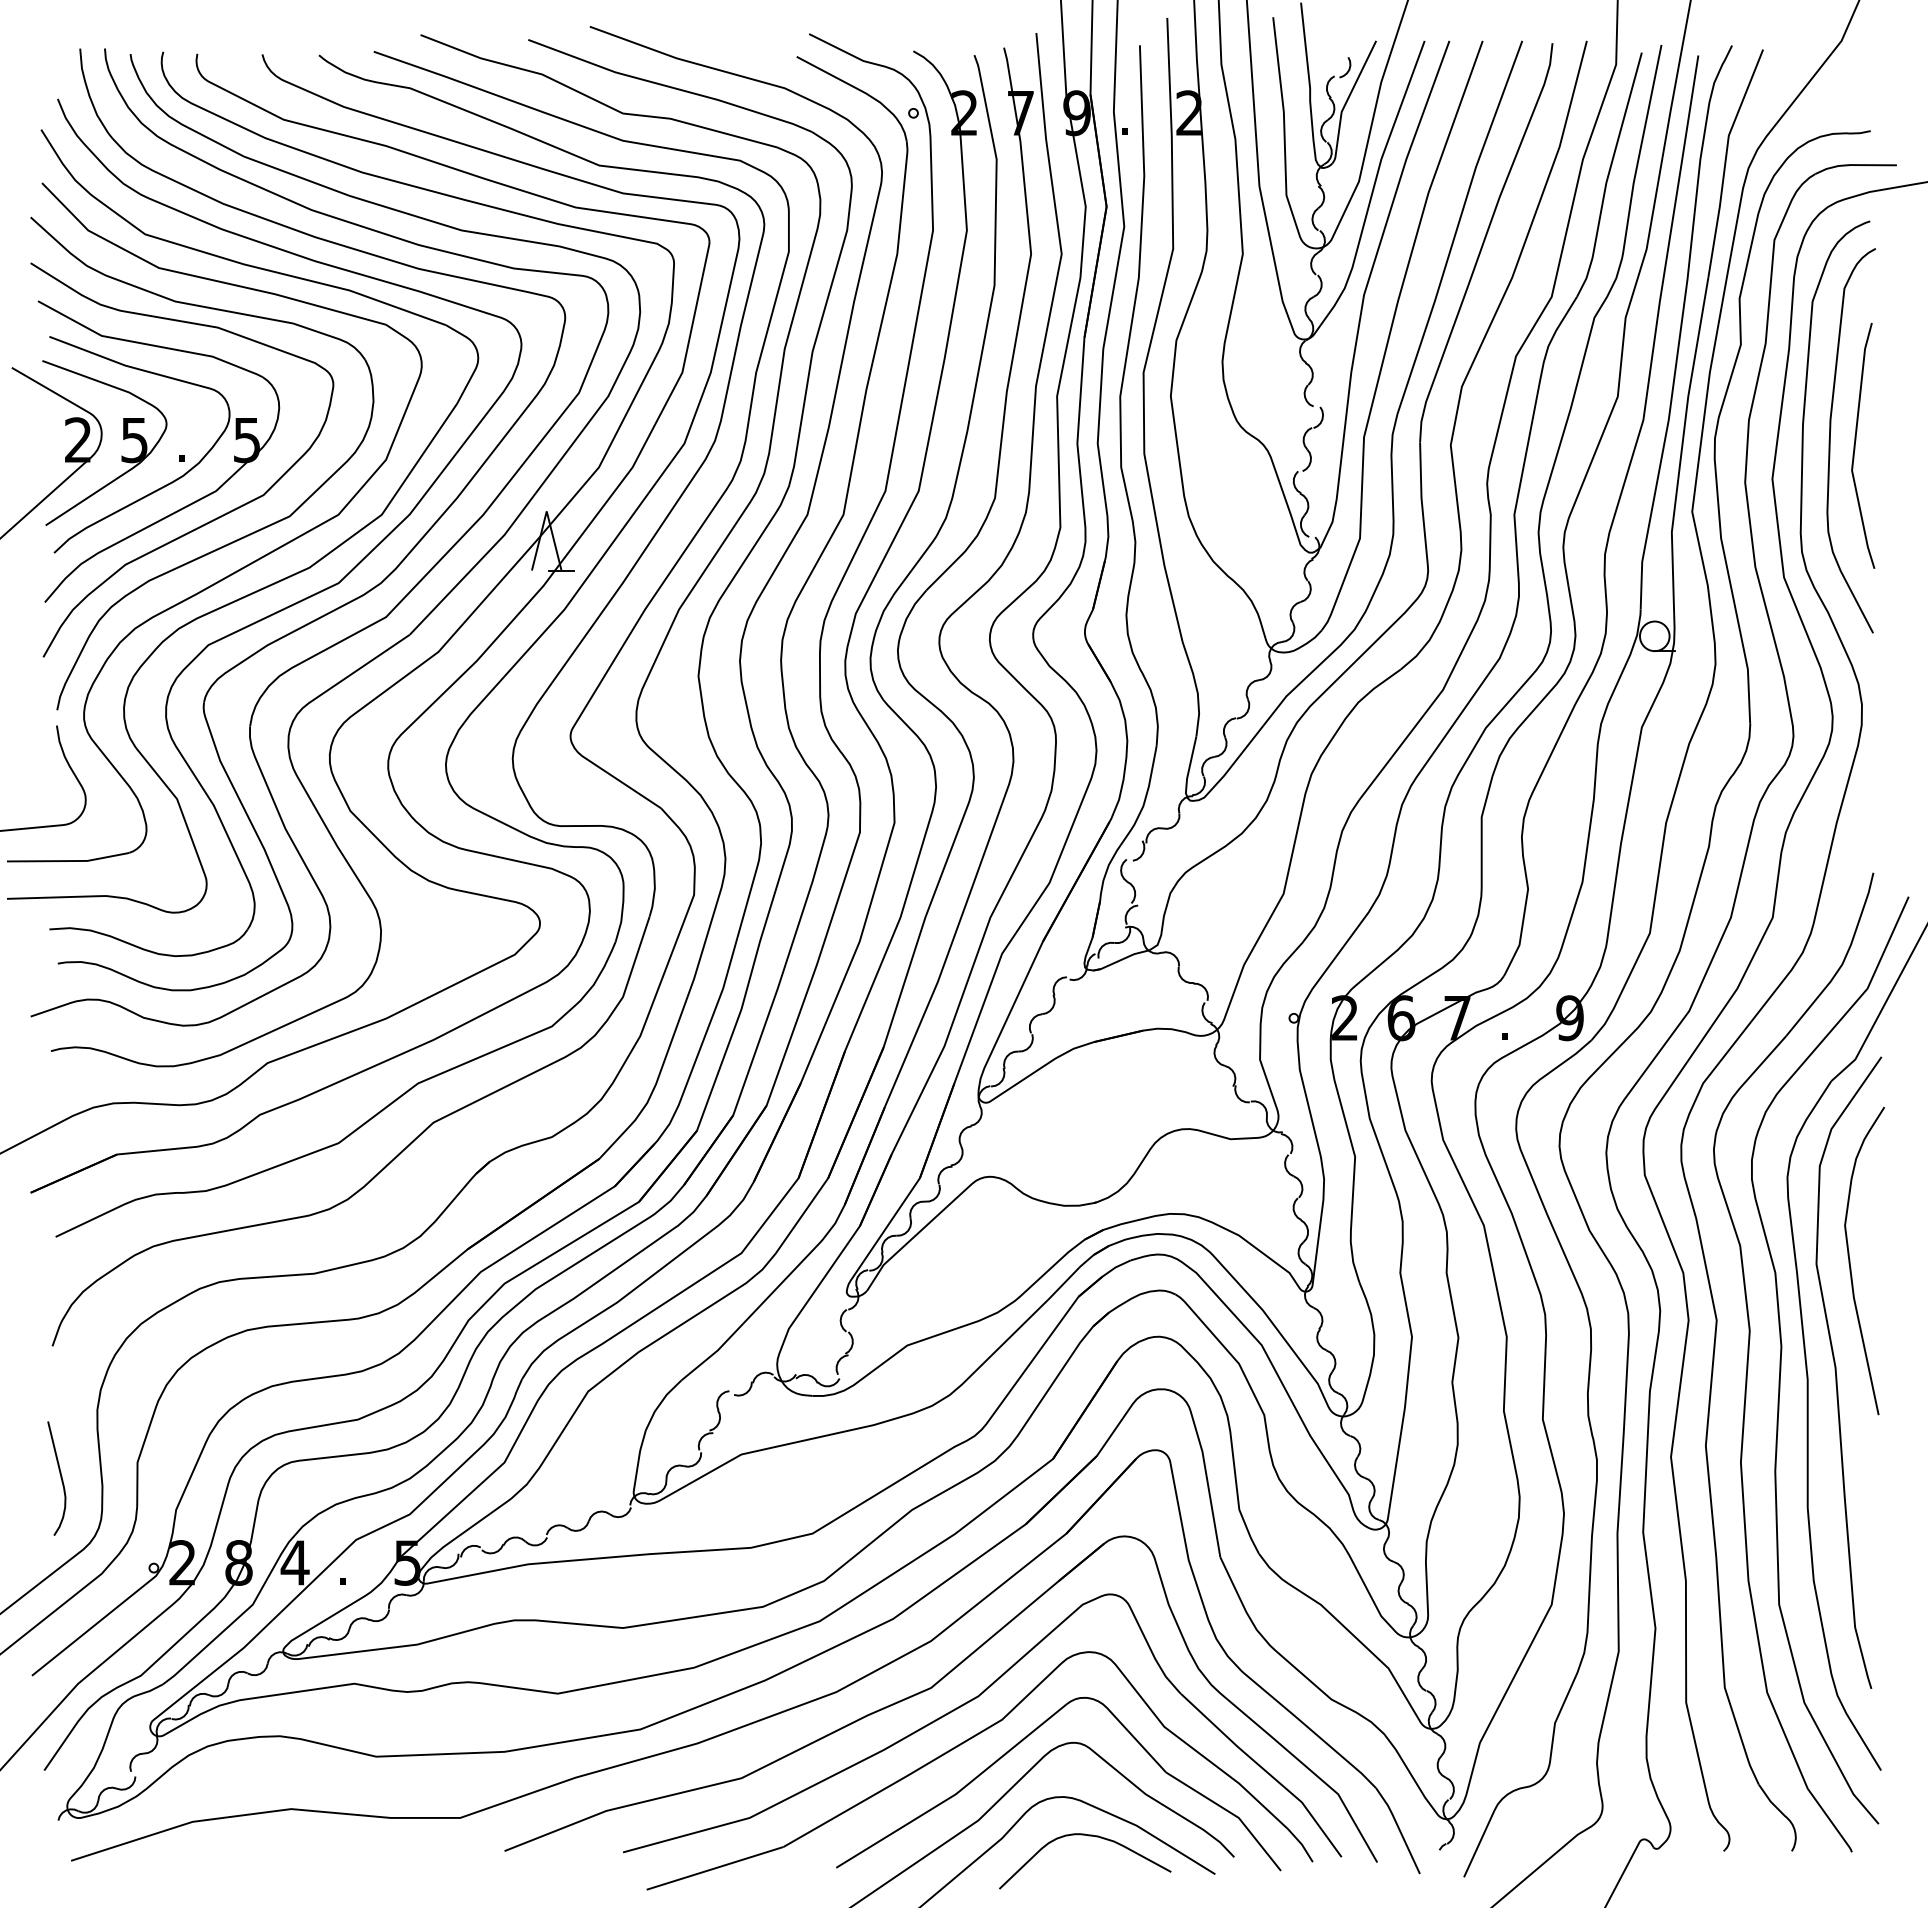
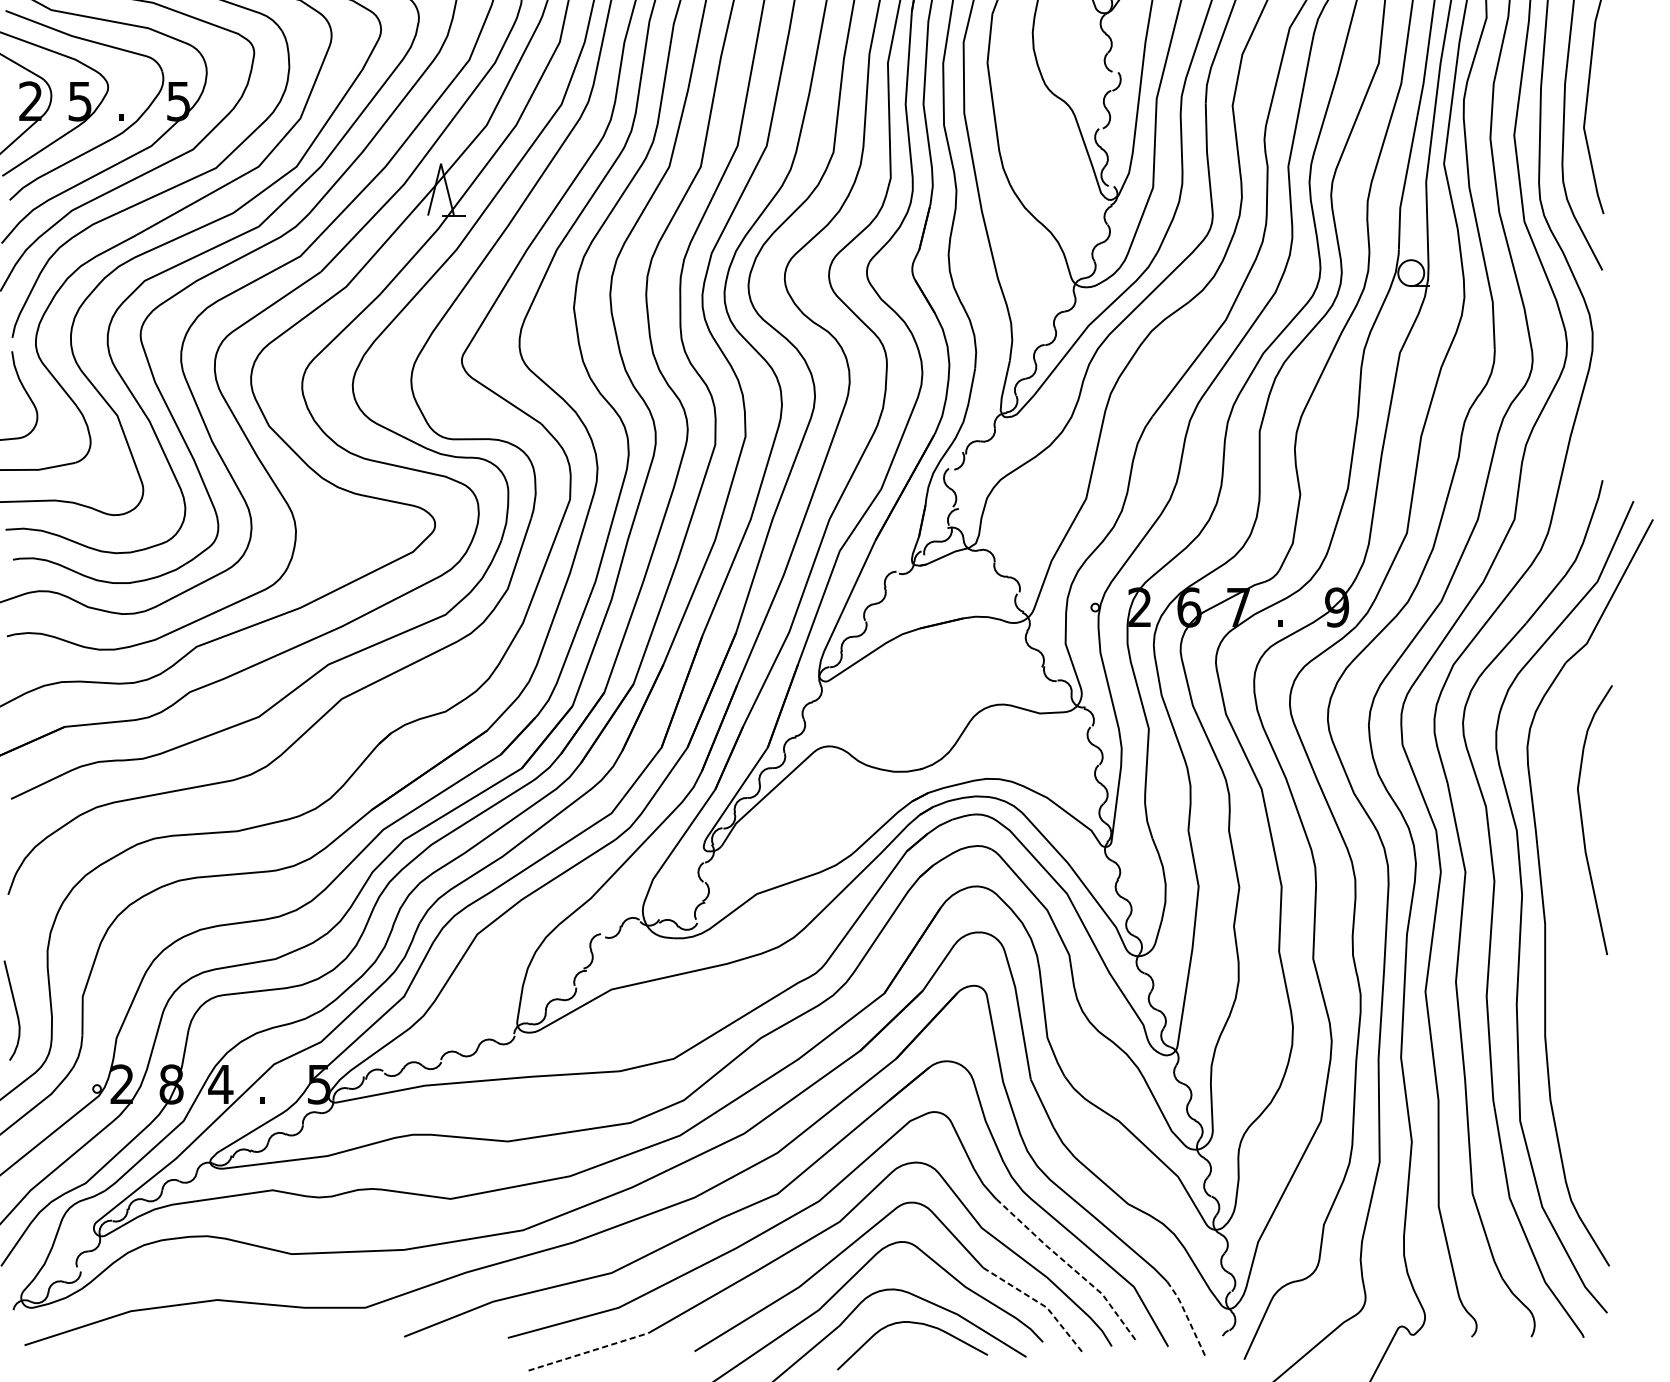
curve: (1837, 1376) -> (1571, 921), removed
line: (1266, 1771) -> (1071, 1267), solid -> dashed
line: (1232, 1813) -> (1041, 1303), solid -> dashed
line: (1399, 1828) -> (1187, 1317), solid -> dashed
line: (715, 1868) -> (588, 1352), solid -> dashed

